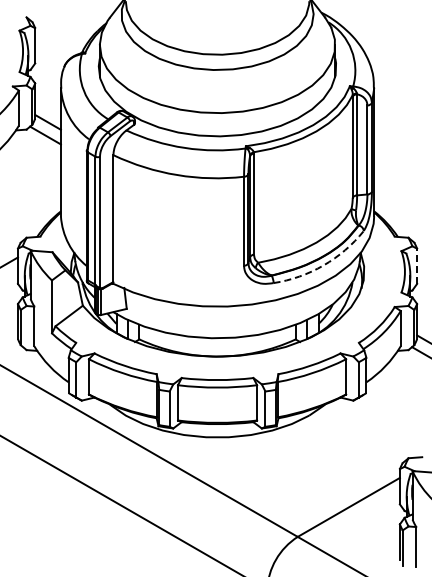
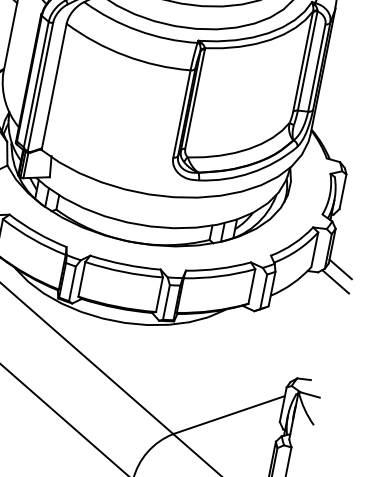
arc: (323, 265) -> (251, 172), dashed -> solid
line: (417, 266) -> (343, 192), dashed -> solid

